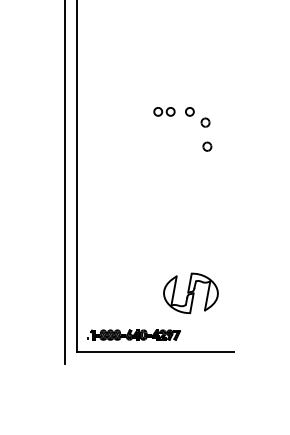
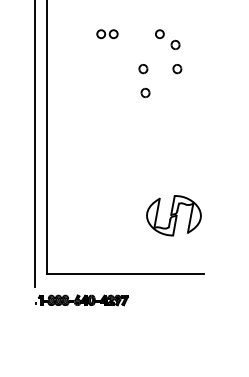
part: (164, 111) -> (107, 33), moved
part: (173, 146) -> (143, 68), added
part: (175, 170) -> (145, 92), added
part: (190, 292) -> (173, 214), moved
part: (133, 334) -> (81, 299), moved

